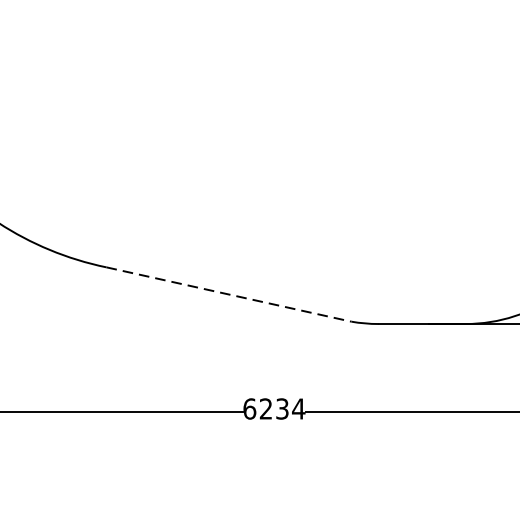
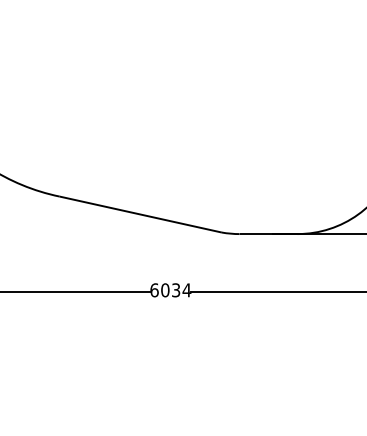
line: (230, 294) -> (141, 214), dashed -> solid
text: (266, 409) -> (165, 290), 6234 -> 6034

